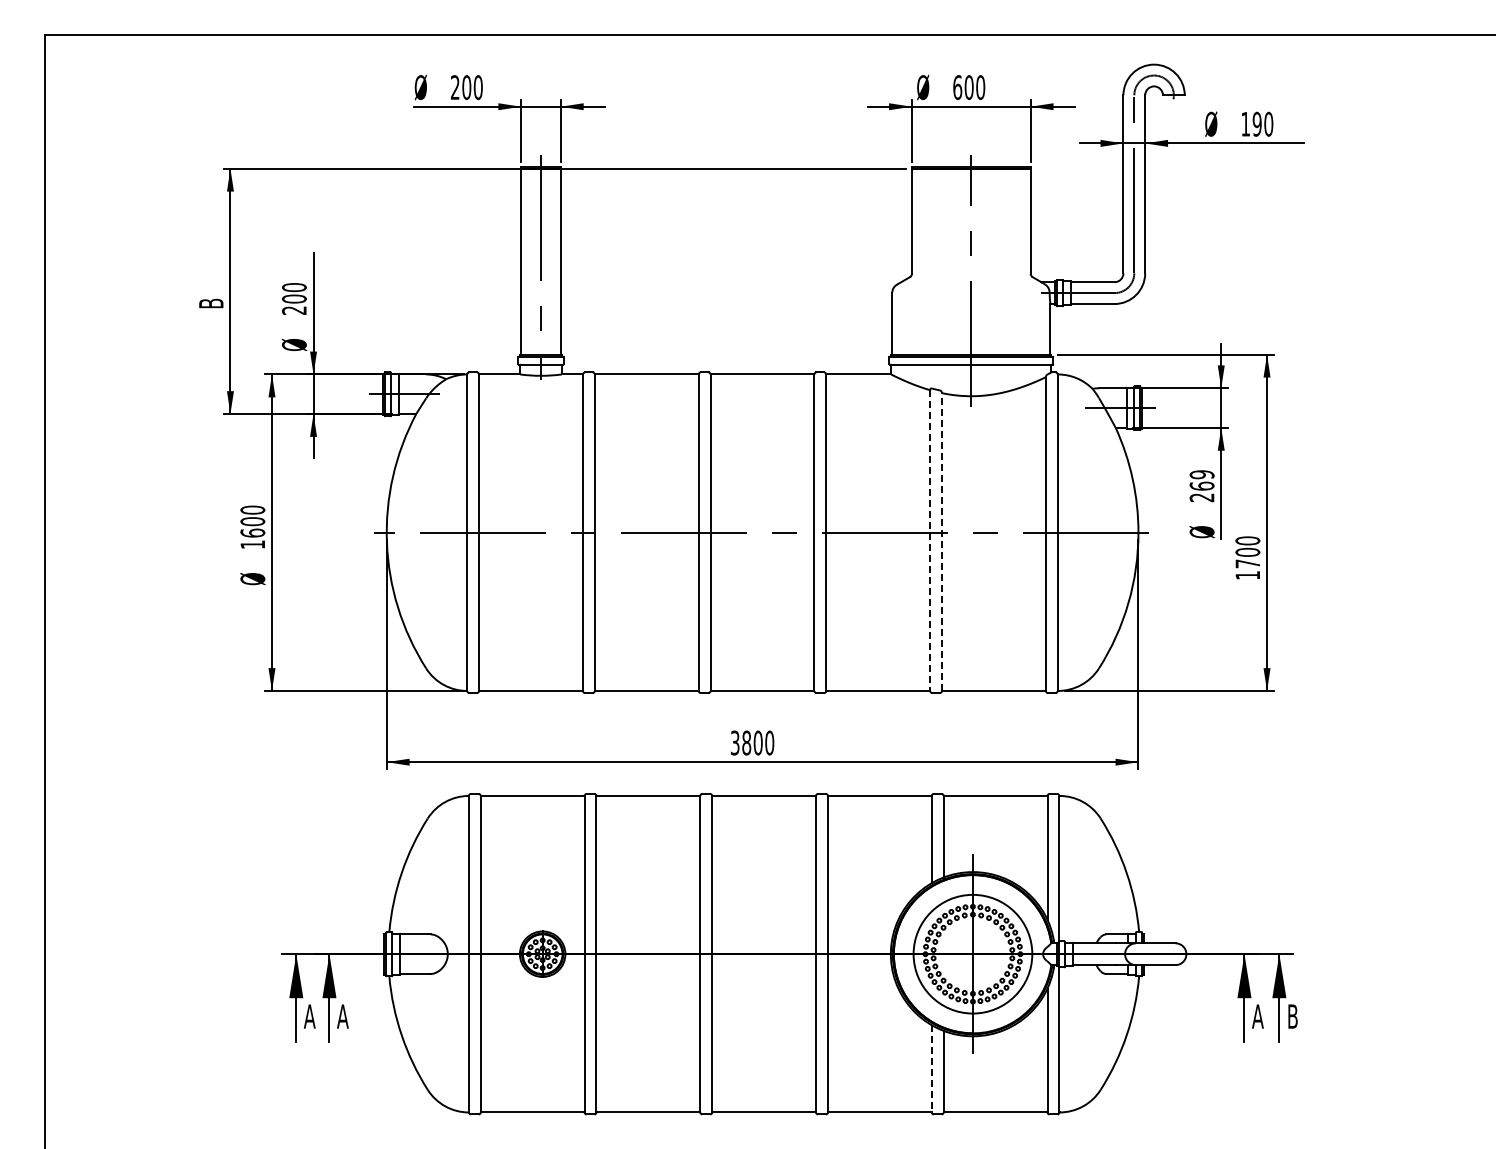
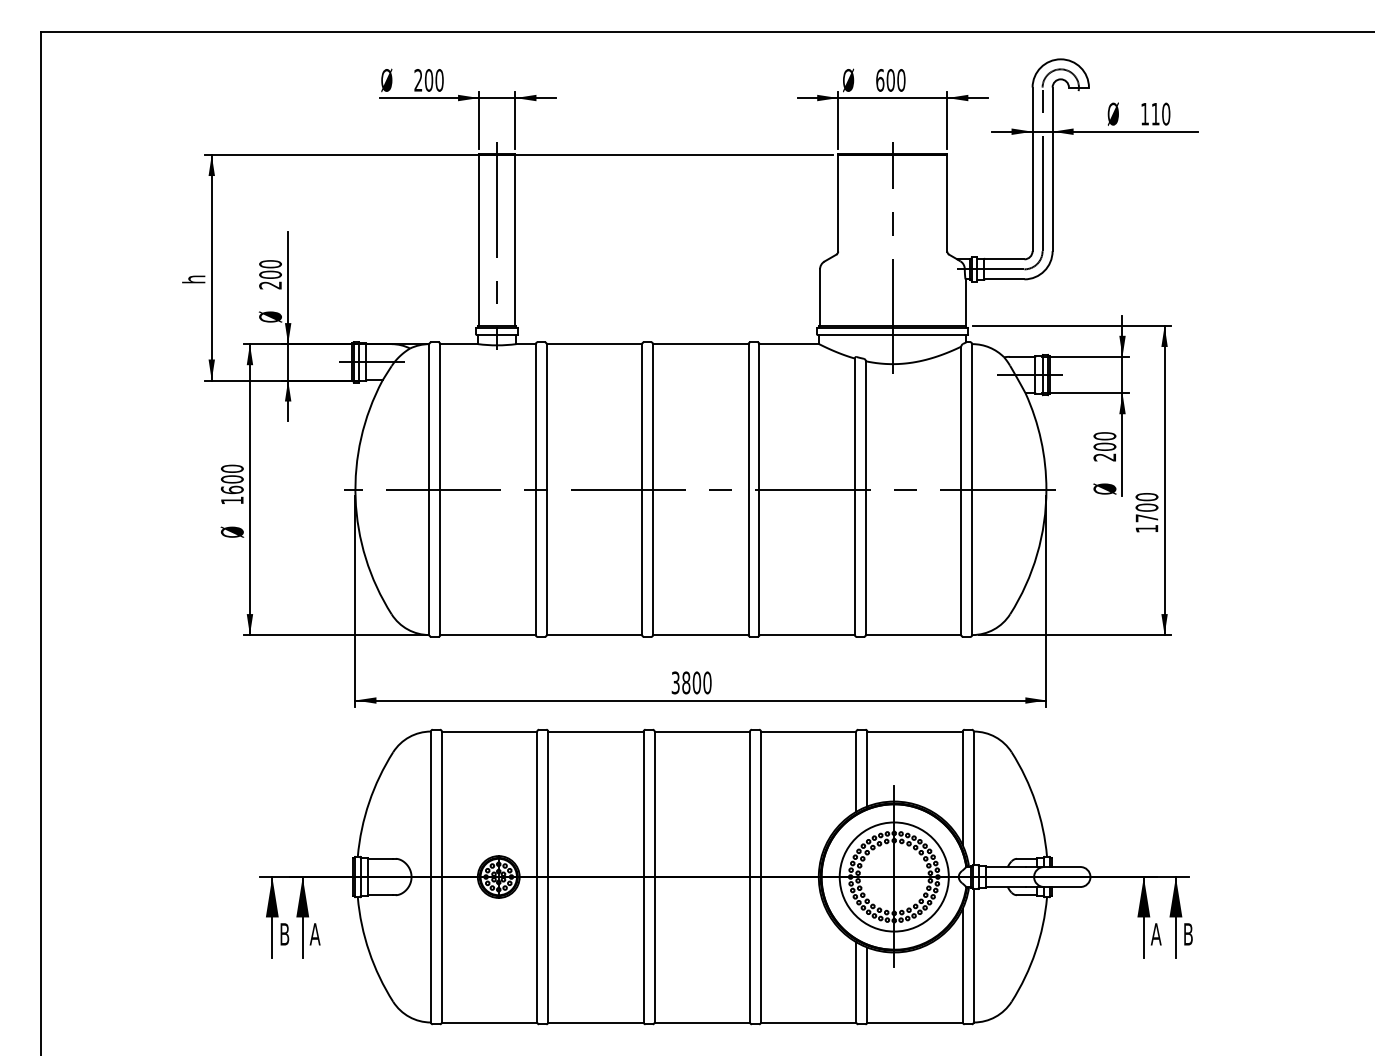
text: (1256, 123) -> (1154, 113), 190 -> 110
text: (210, 303) -> (193, 278), B -> h
text: (1201, 480) -> (1104, 441), 269 -> 200
line: (930, 541) -> (855, 497), dashed -> solid
line: (942, 542) -> (866, 498), dashed -> solid
text: (309, 1016) -> (284, 934), A -> B
line: (931, 1068) -> (856, 982), dashed -> solid

